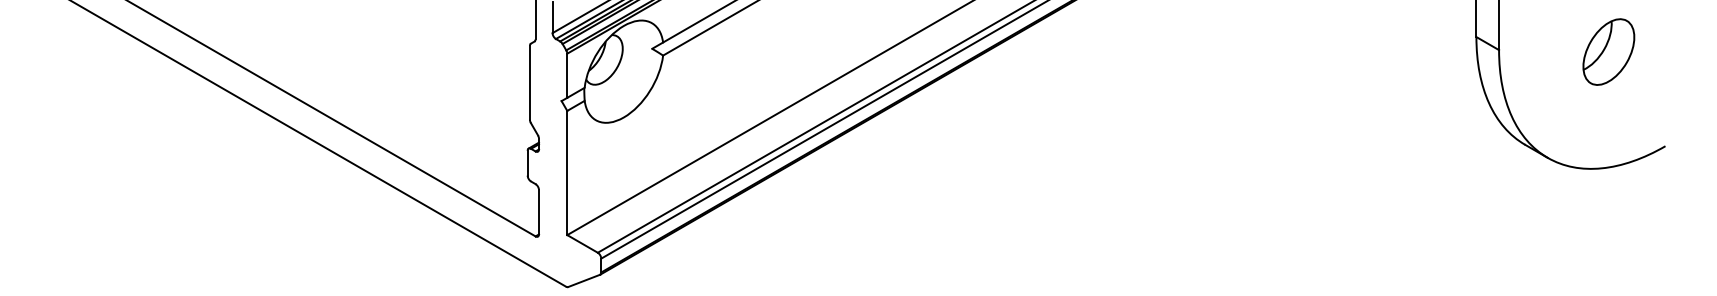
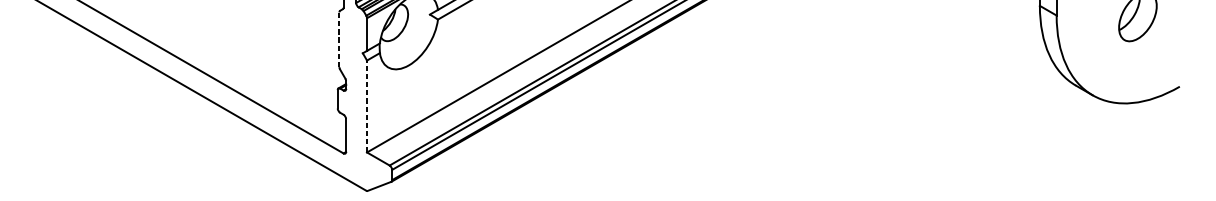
line: (529, 82) -> (339, 39), solid -> dashed
line: (567, 172) -> (367, 106), solid -> dashed

